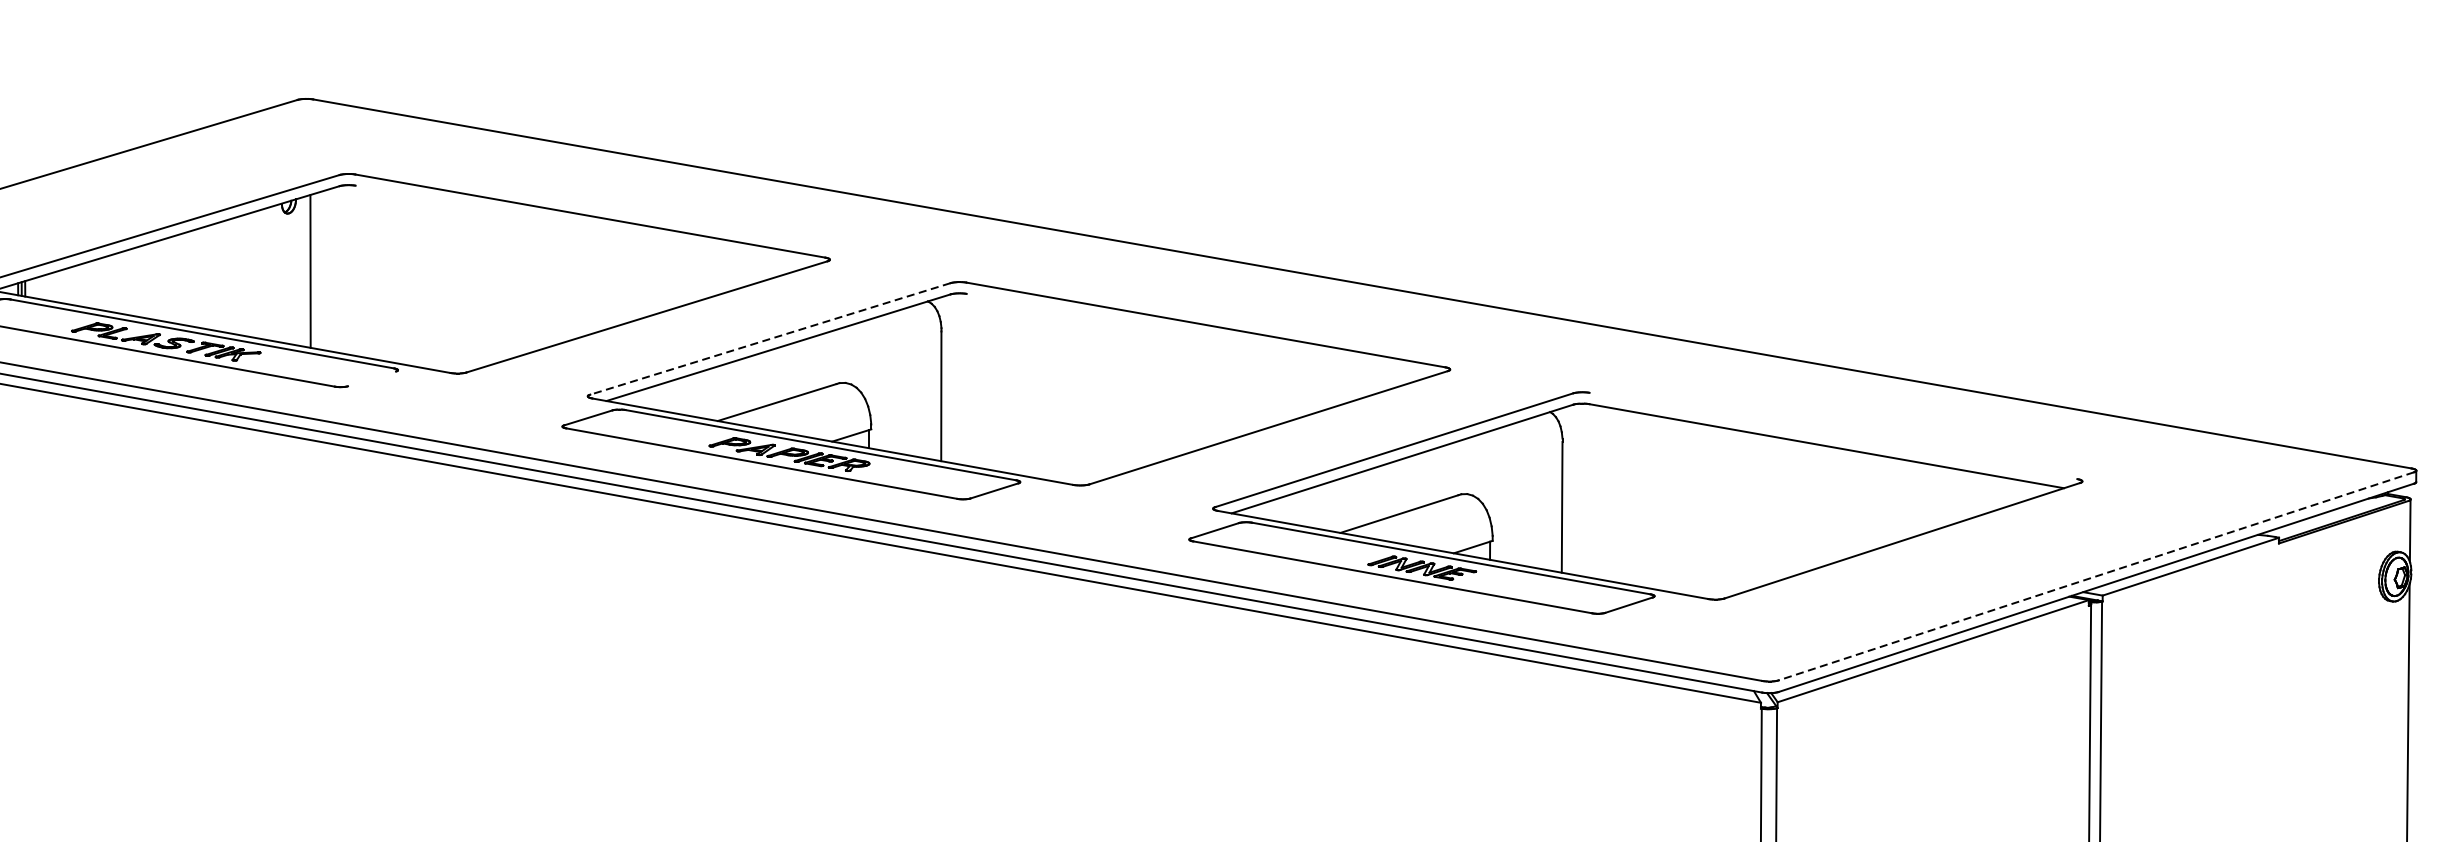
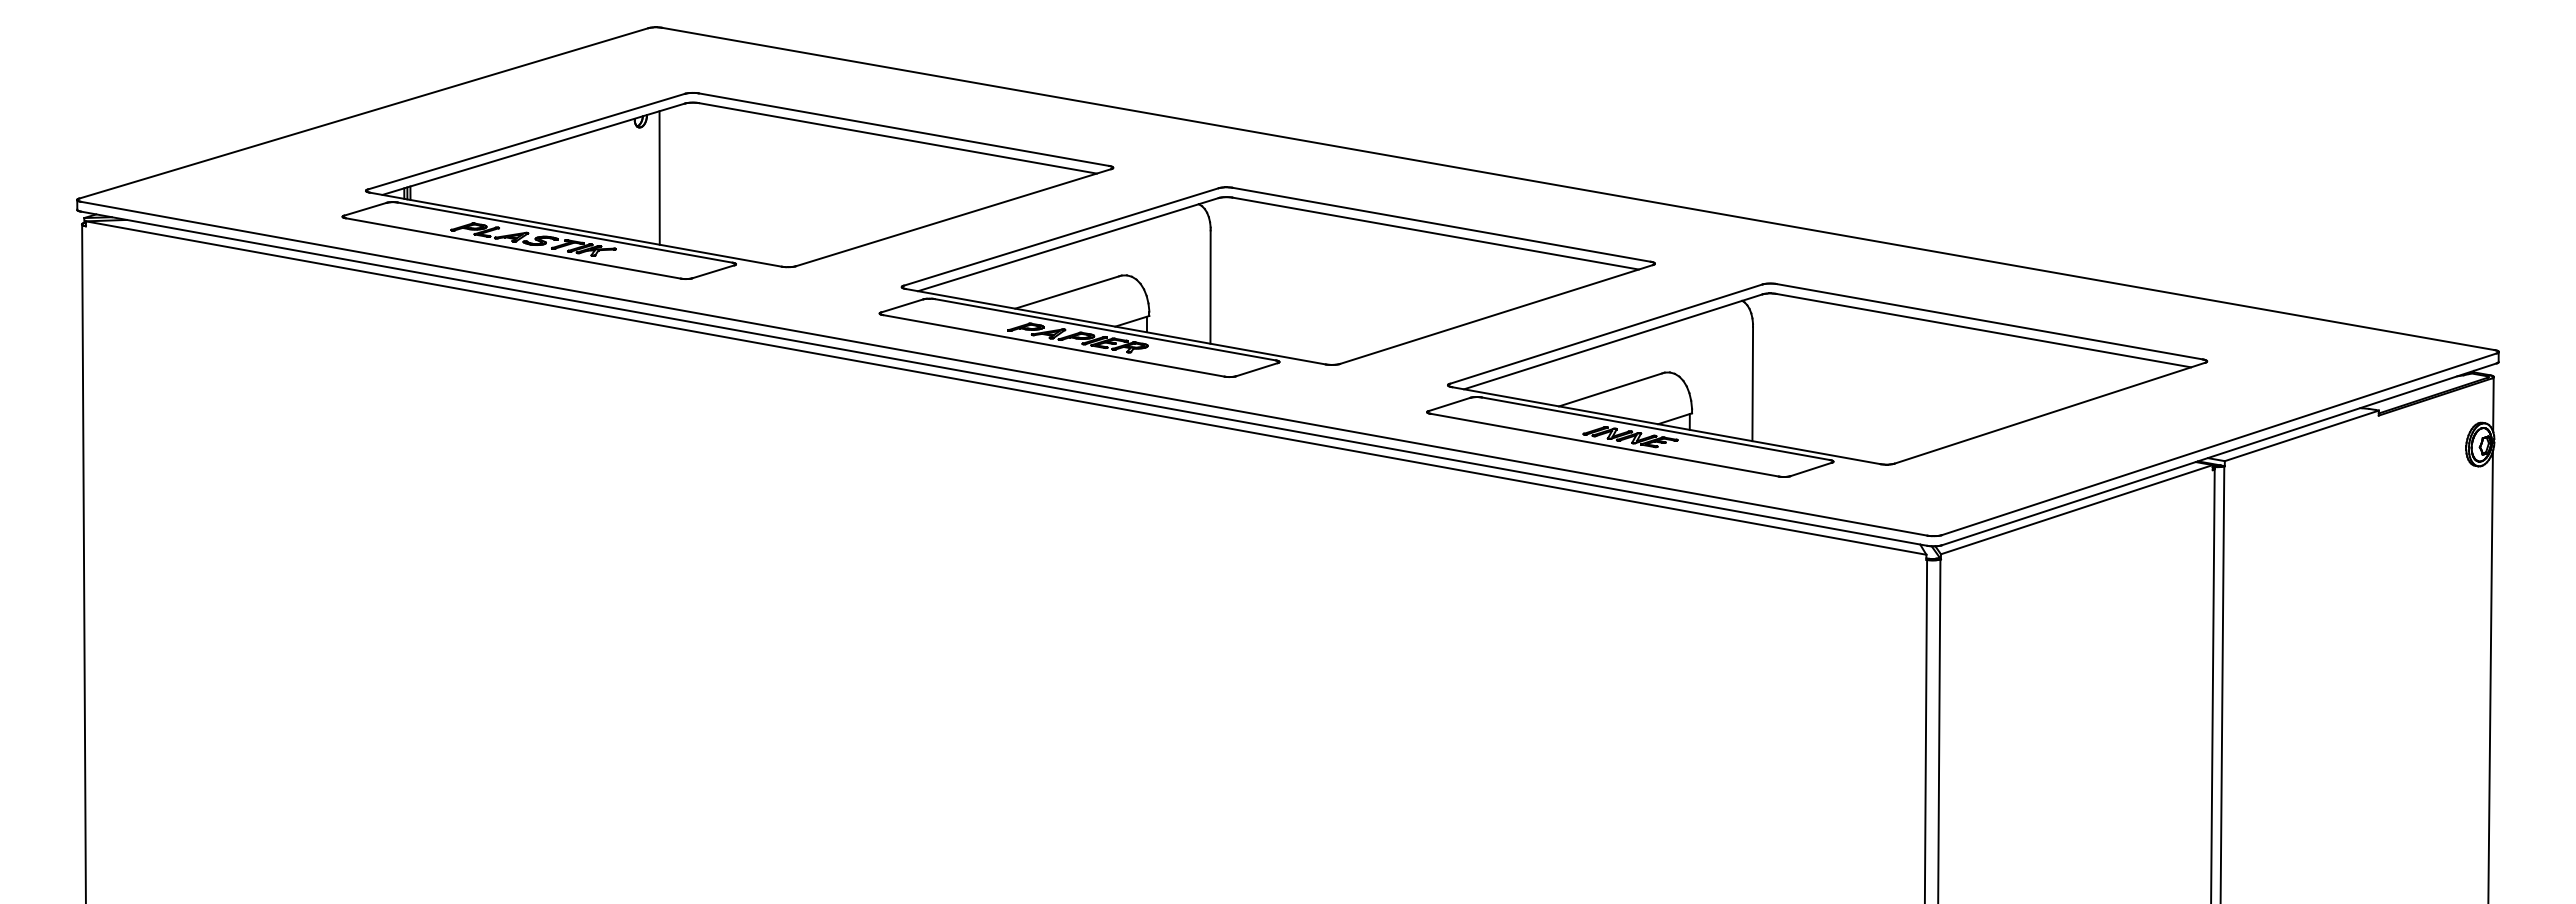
line: (582, 226) -> (897, 138), added
line: (1198, 334) -> (1435, 233), added
line: (770, 338) -> (1061, 236), dashed -> solid
line: (372, 378) -> (713, 271), added
line: (1833, 435) -> (1989, 321), added
line: (2096, 576) -> (2219, 444), dashed -> solid

